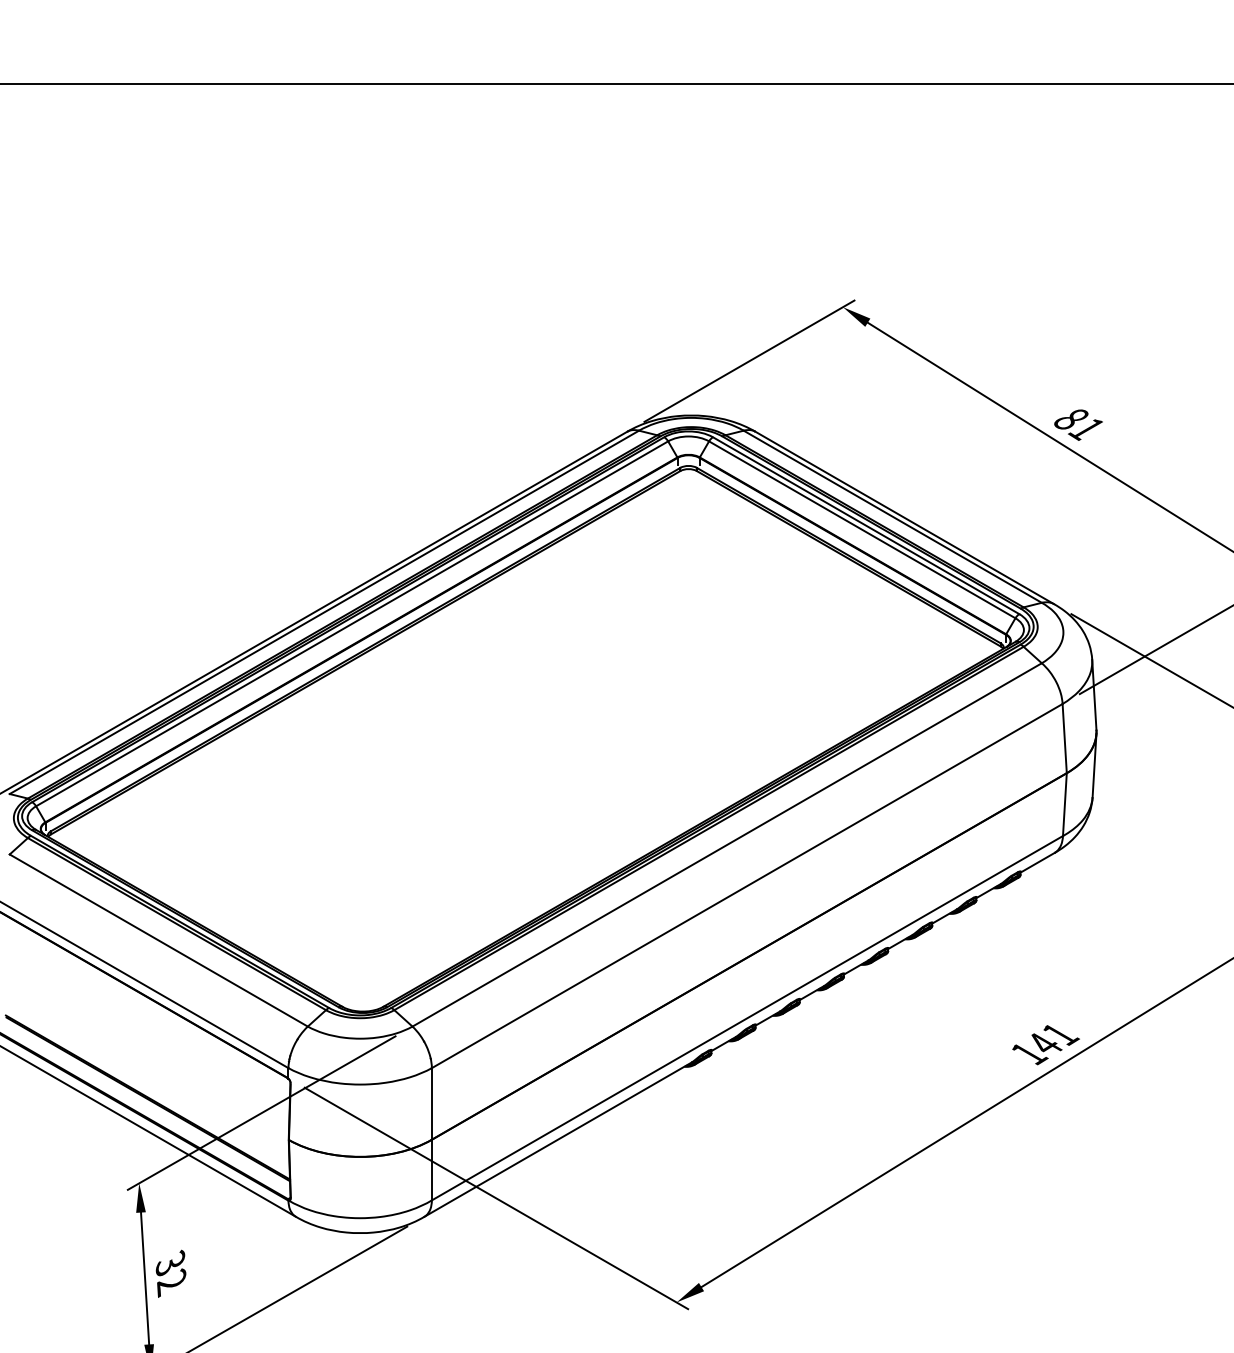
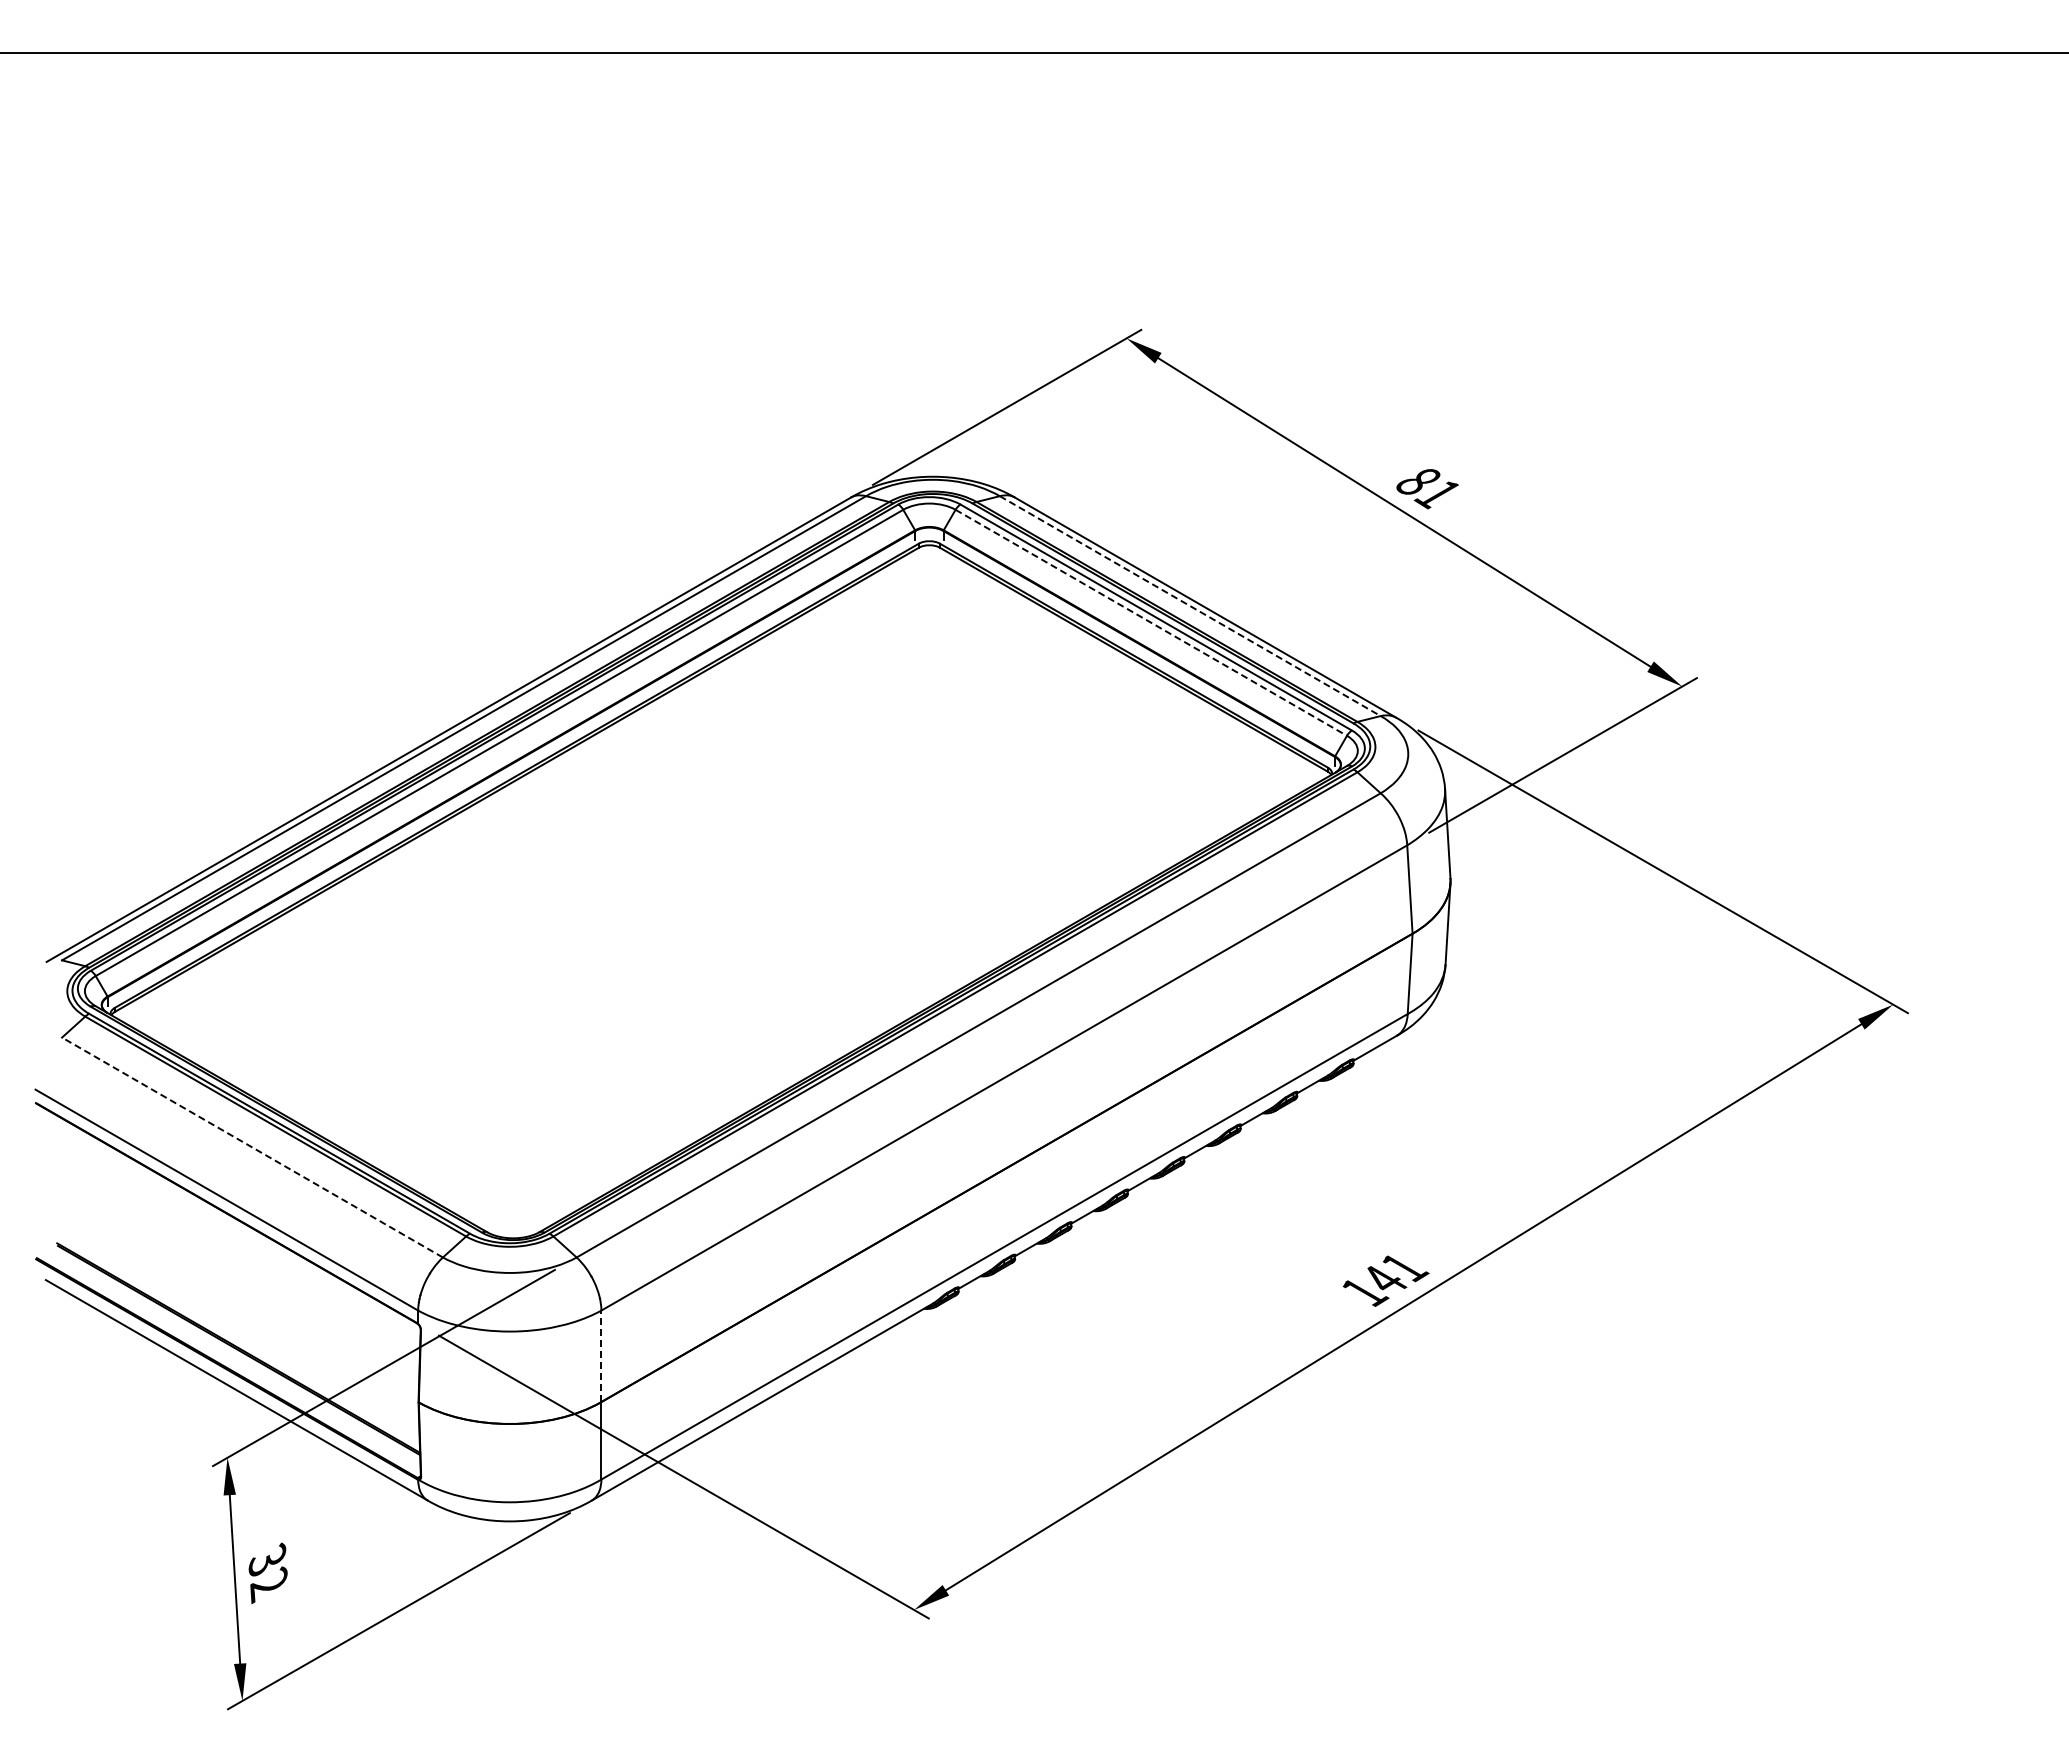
line: (892, 517) -> (1190, 606), solid -> dashed
line: (862, 529) -> (1151, 622), solid -> dashed
line: (158, 940) -> (252, 1147), solid -> dashed
line: (431, 1104) -> (601, 1356), solid -> dashed

